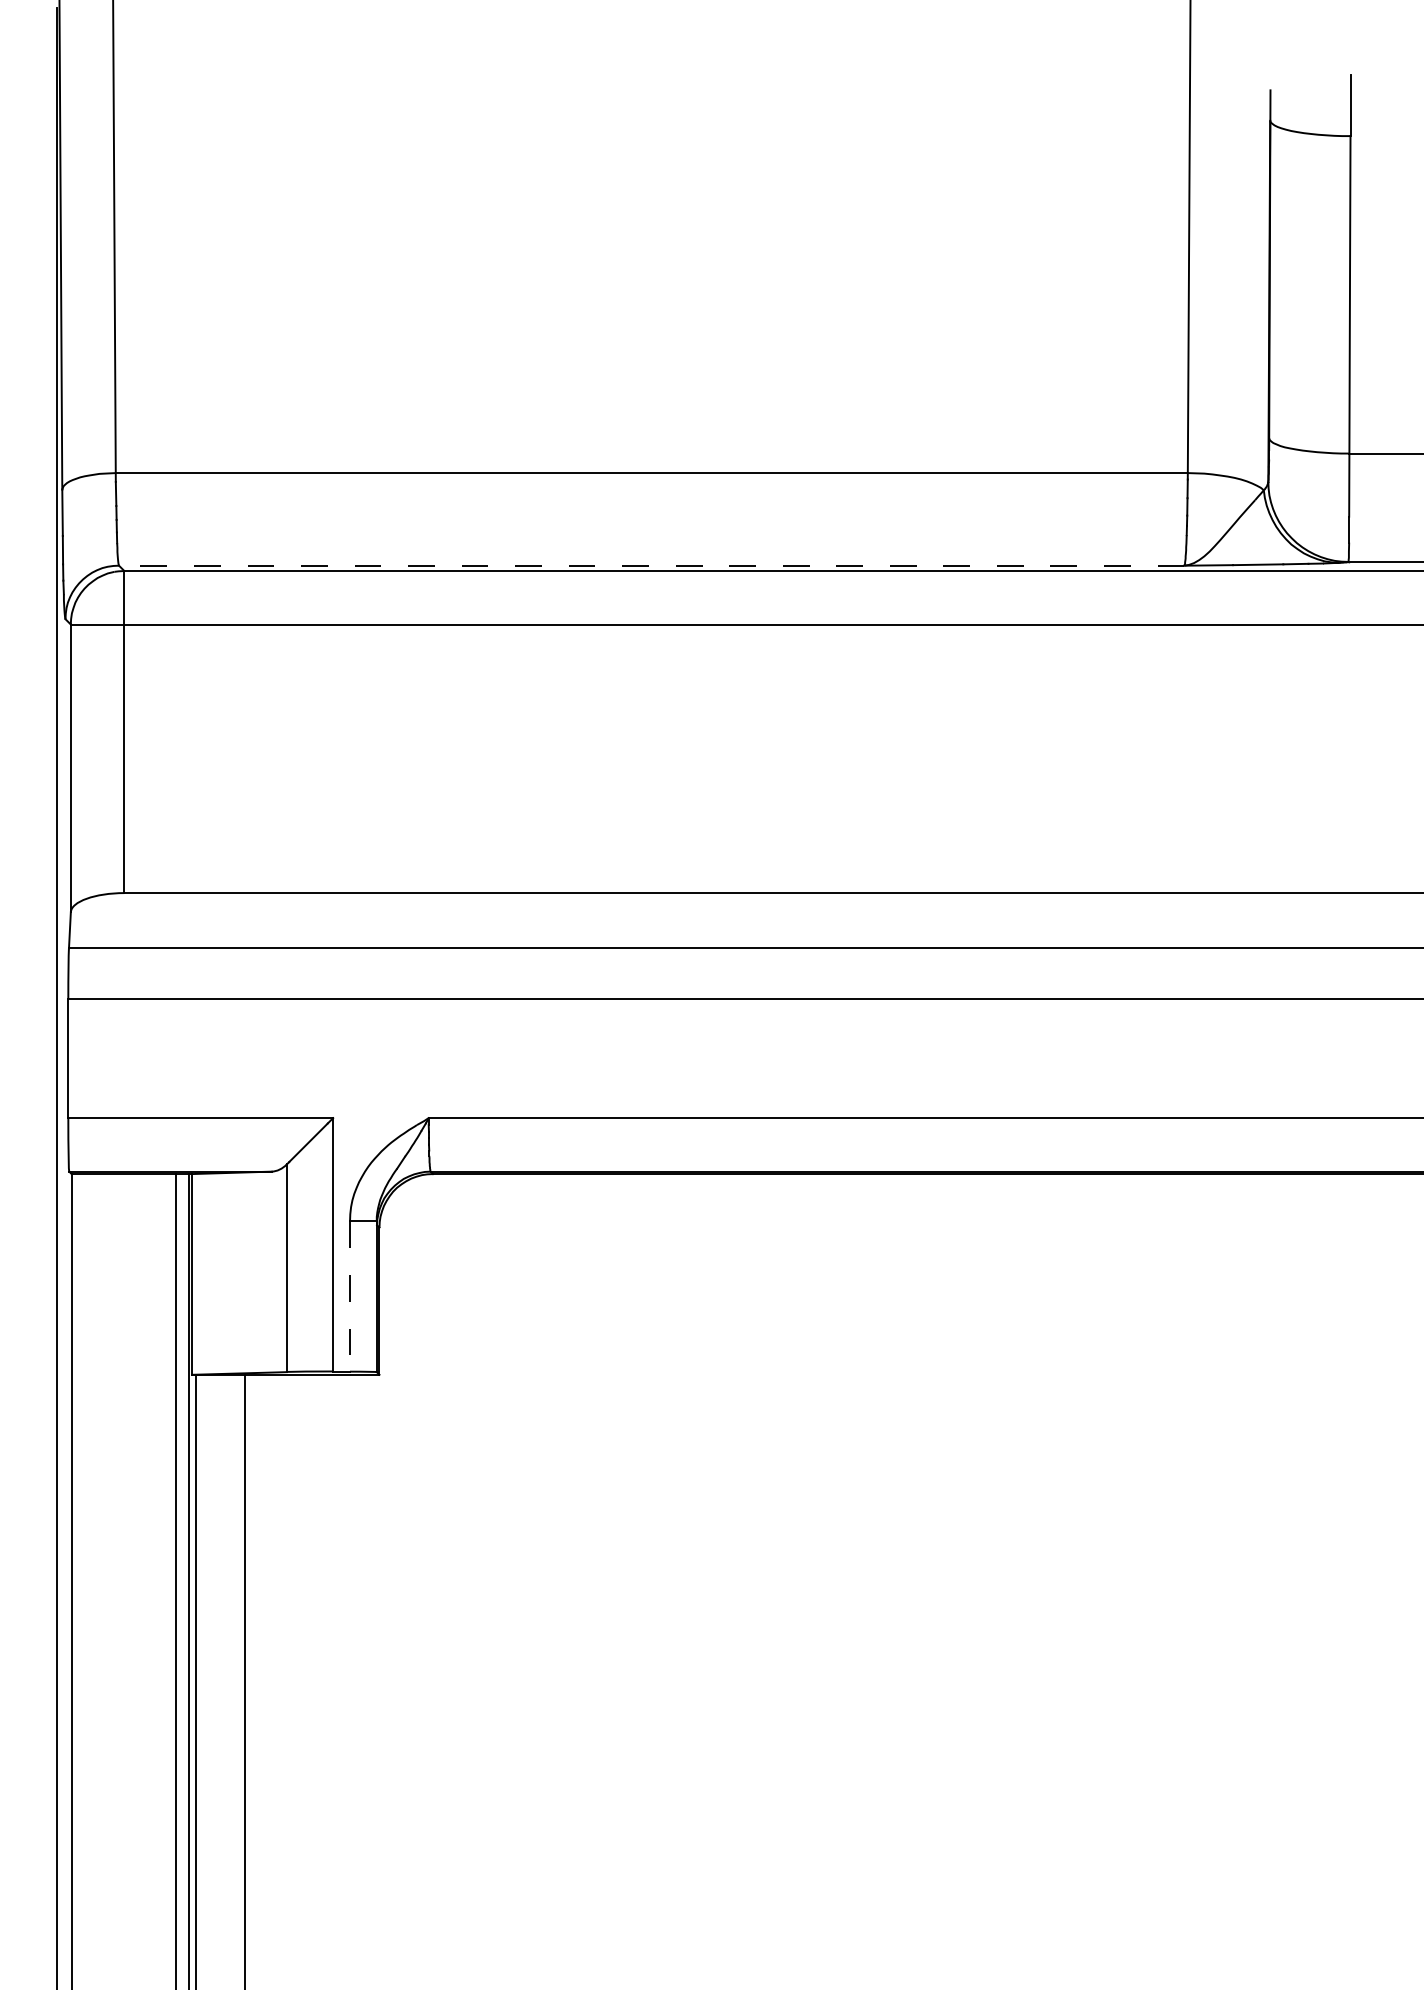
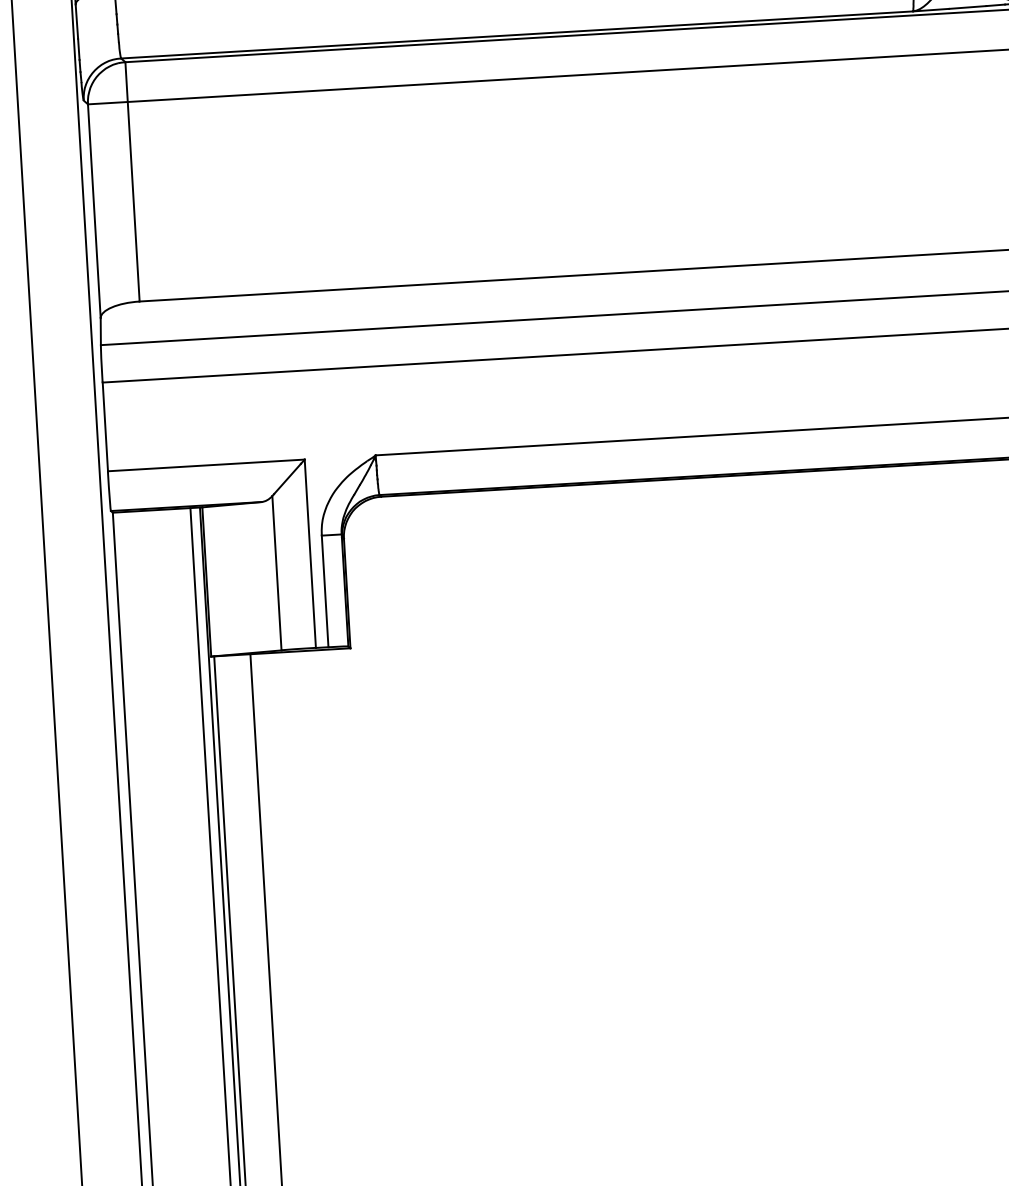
line: (651, 565) -> (516, 34), dashed -> solid
line: (350, 1297) -> (325, 592), dashed -> solid

